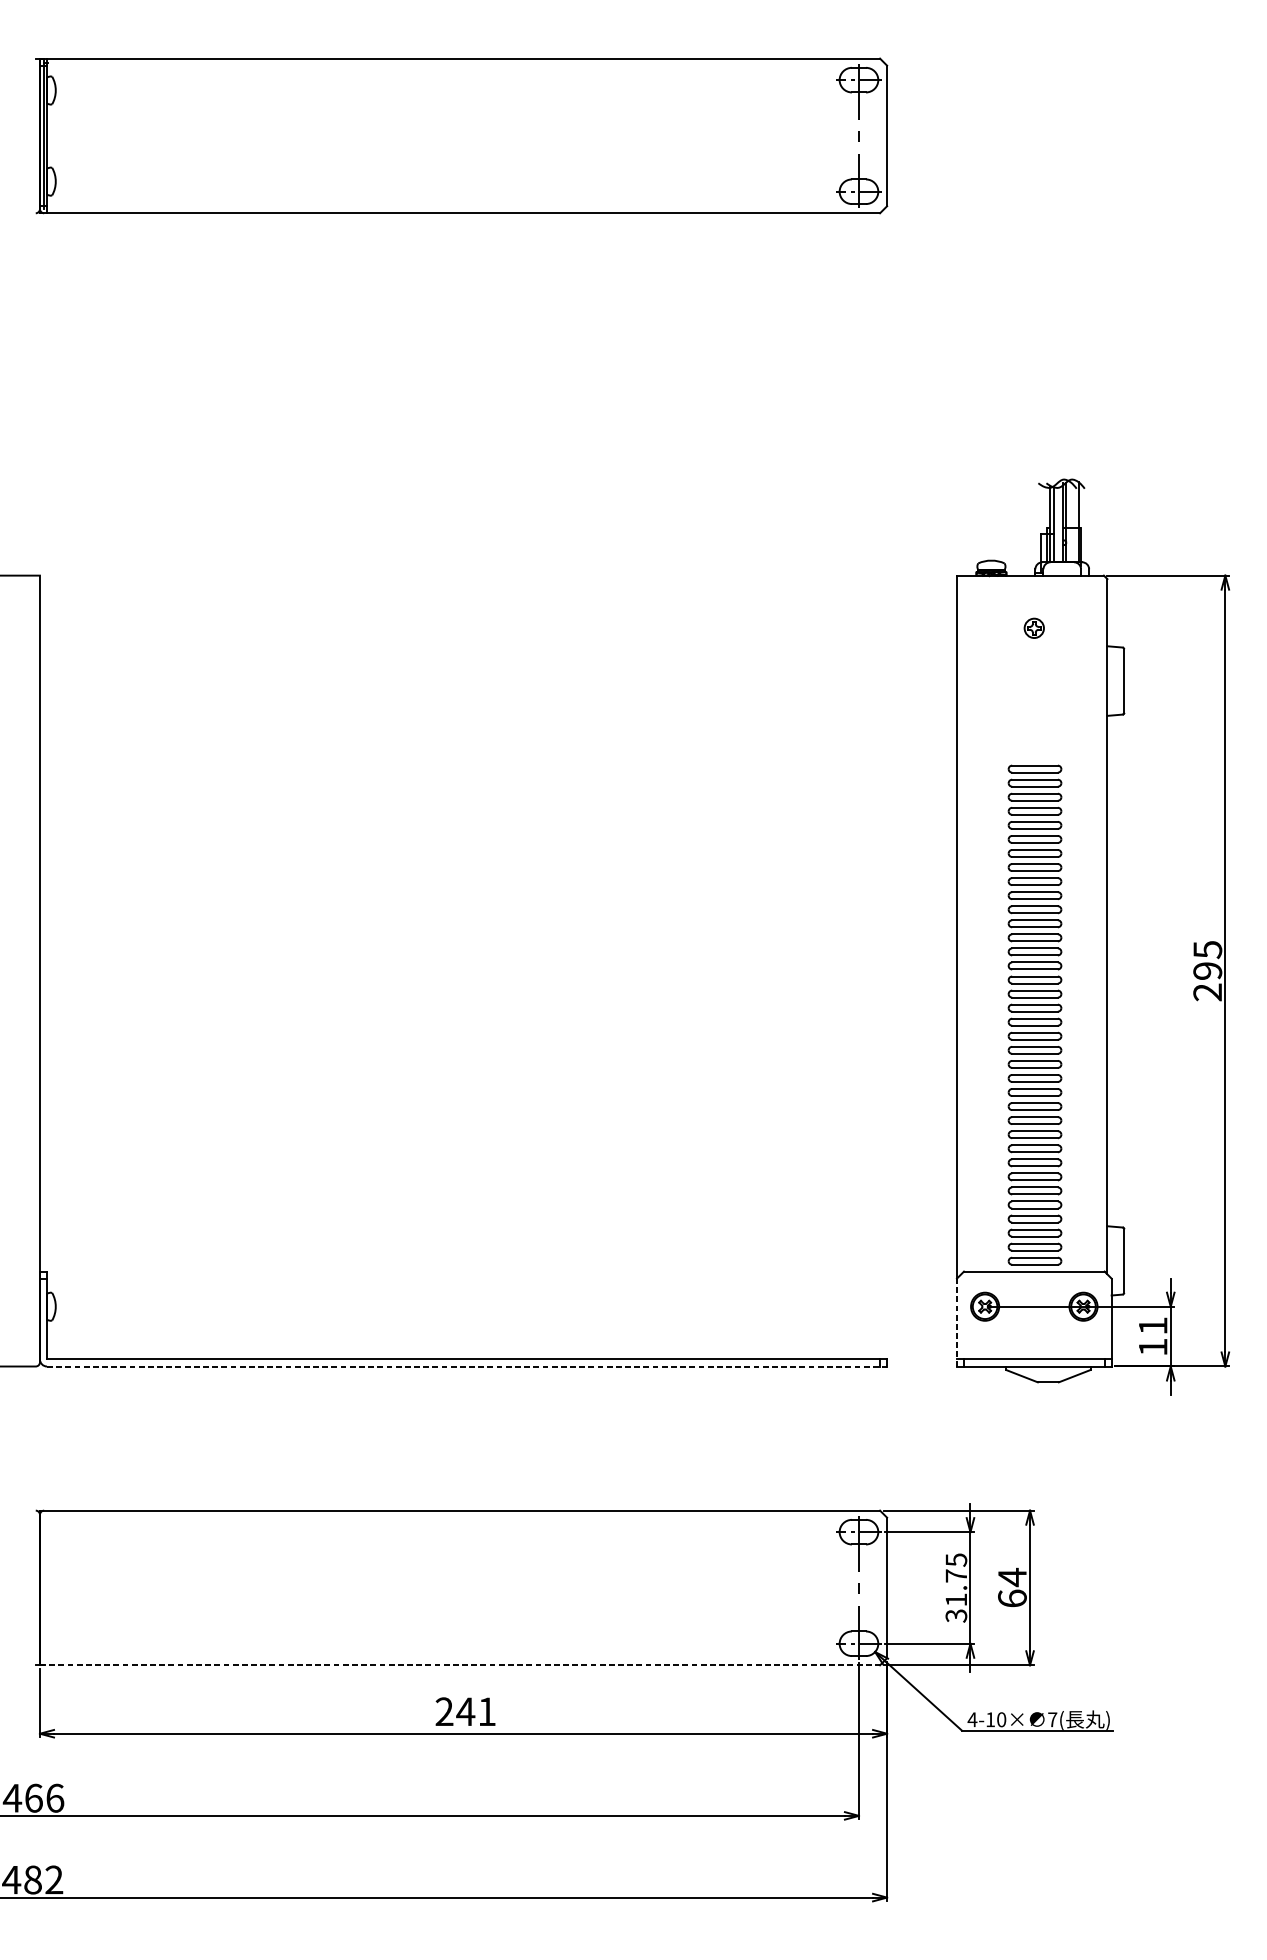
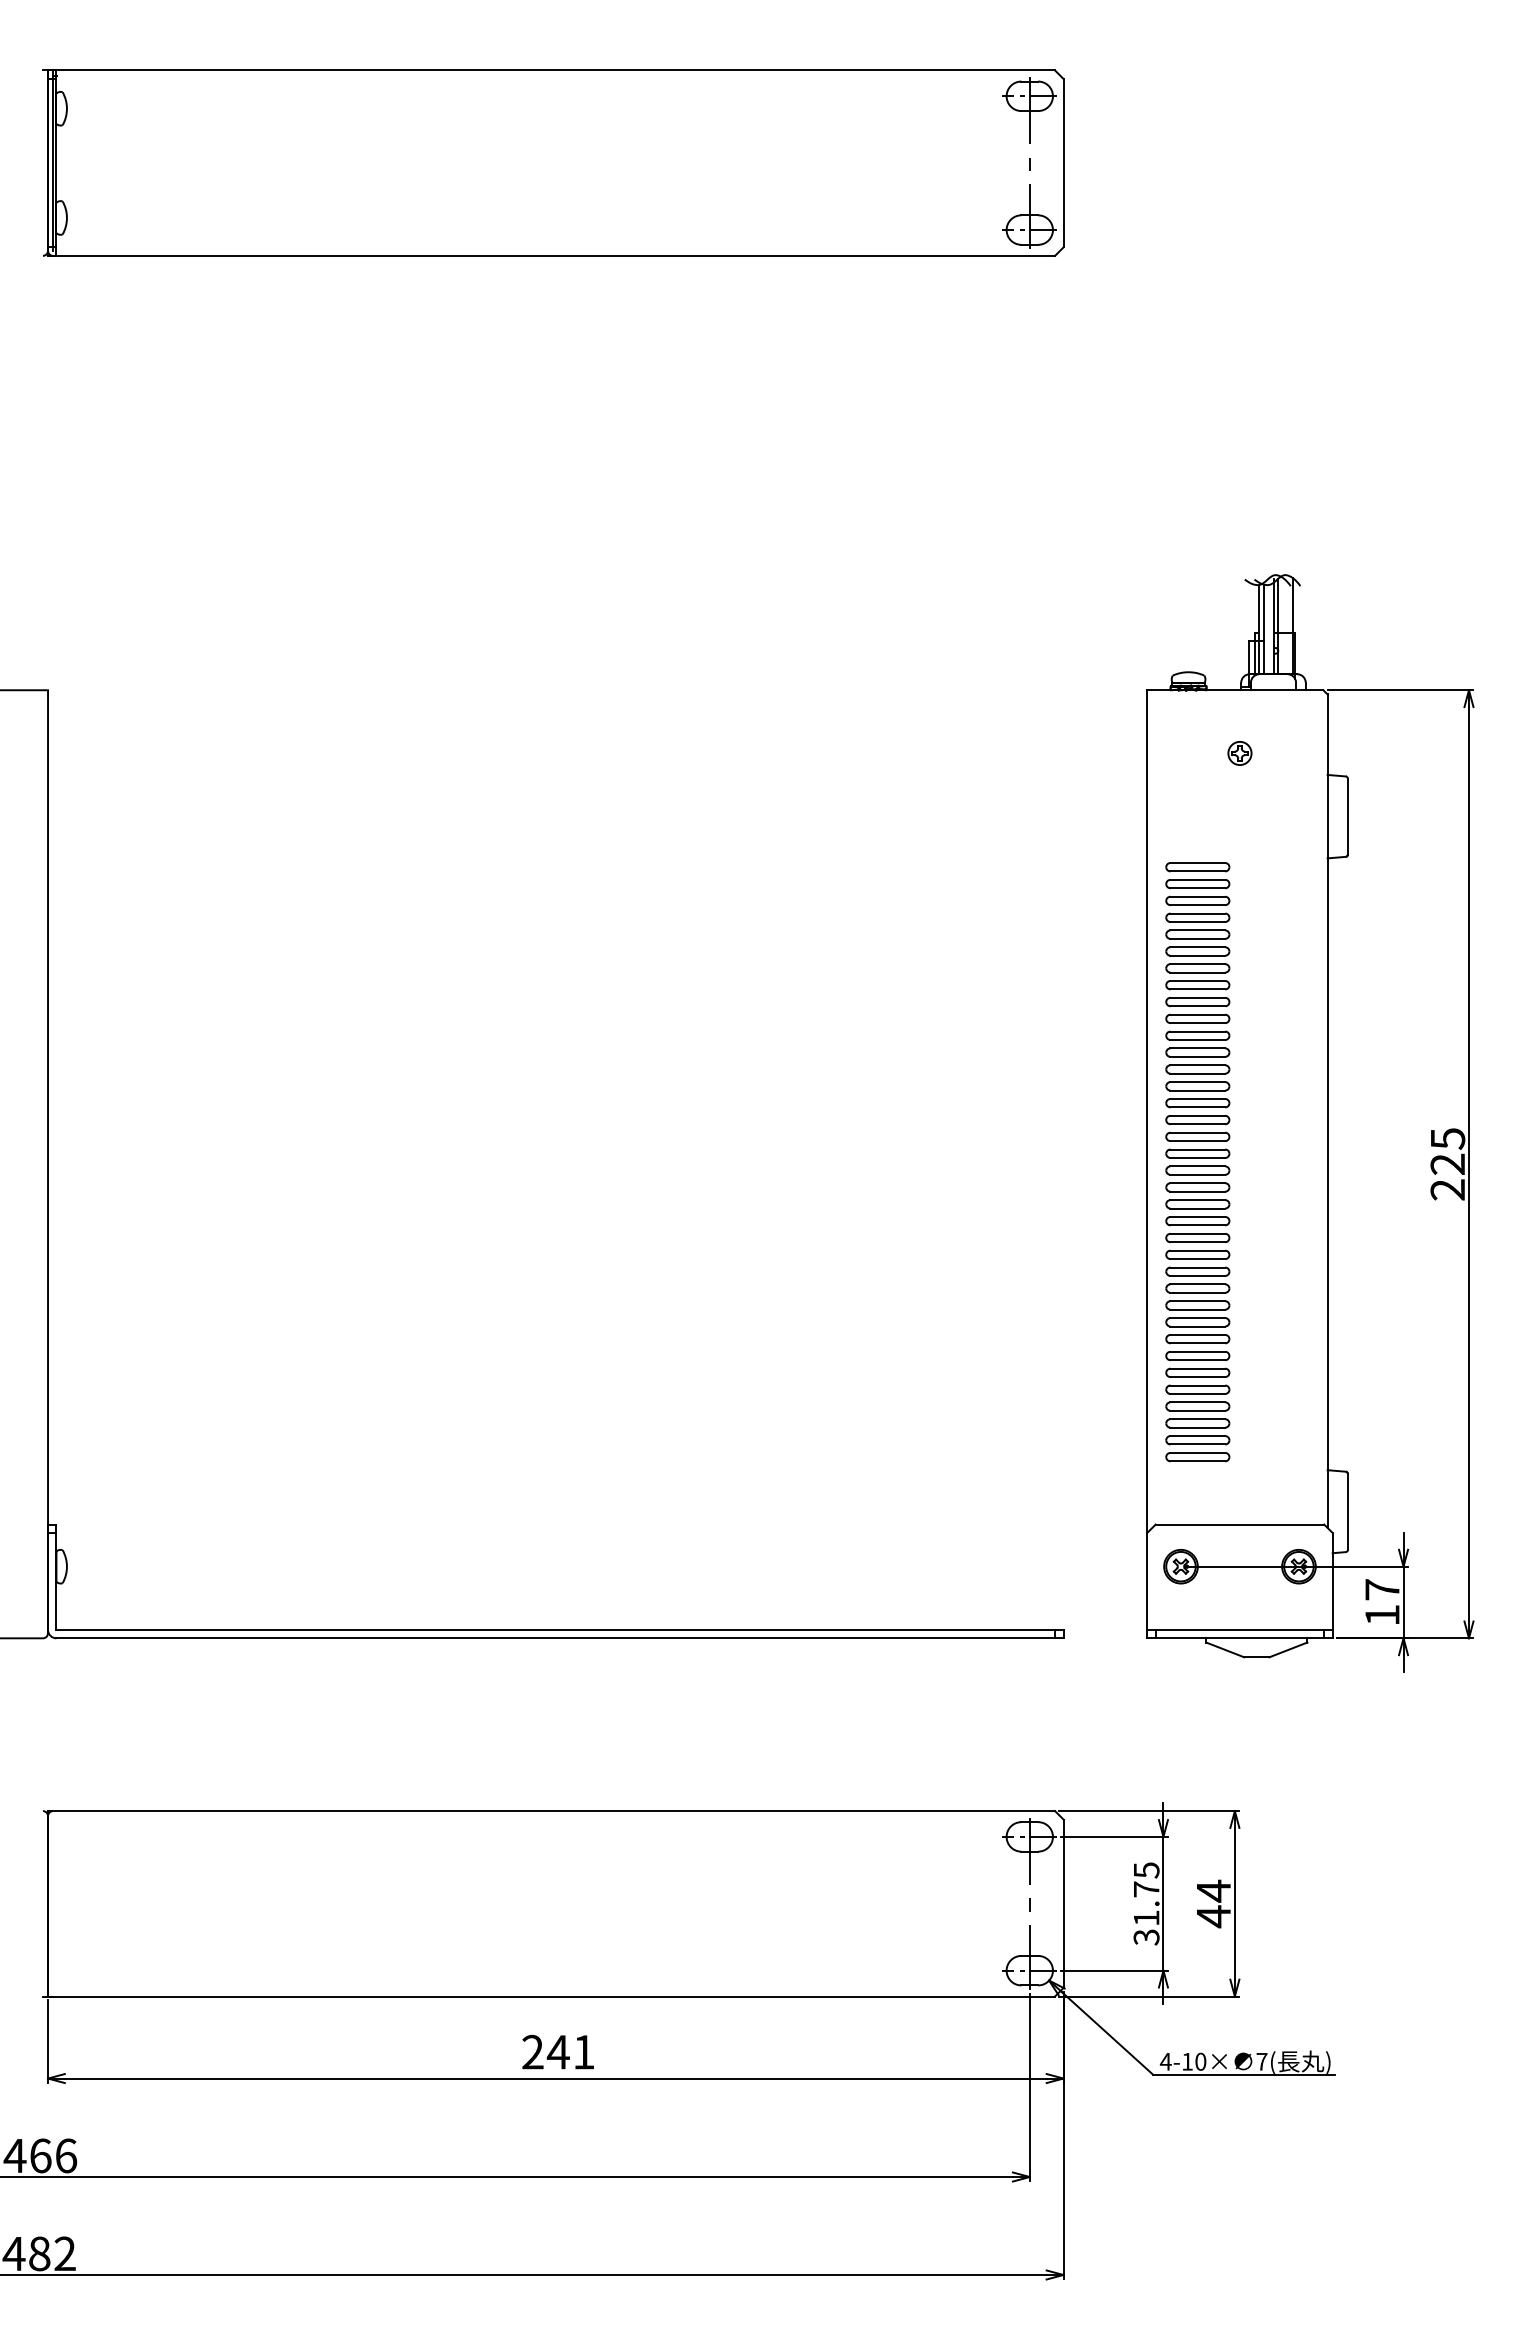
text: (1208, 970) -> (1448, 1163), 295 -> 225
part: (1034, 1015) -> (1197, 1162), moved
line: (957, 1322) -> (1147, 1585), dashed -> solid
text: (1153, 1325) -> (1382, 1589), 11 -> 17
line: (466, 1366) -> (559, 1638), dashed -> solid
text: (1012, 1598) -> (1213, 1916), 64 -> 44
line: (459, 1665) -> (551, 1996), dashed -> solid

